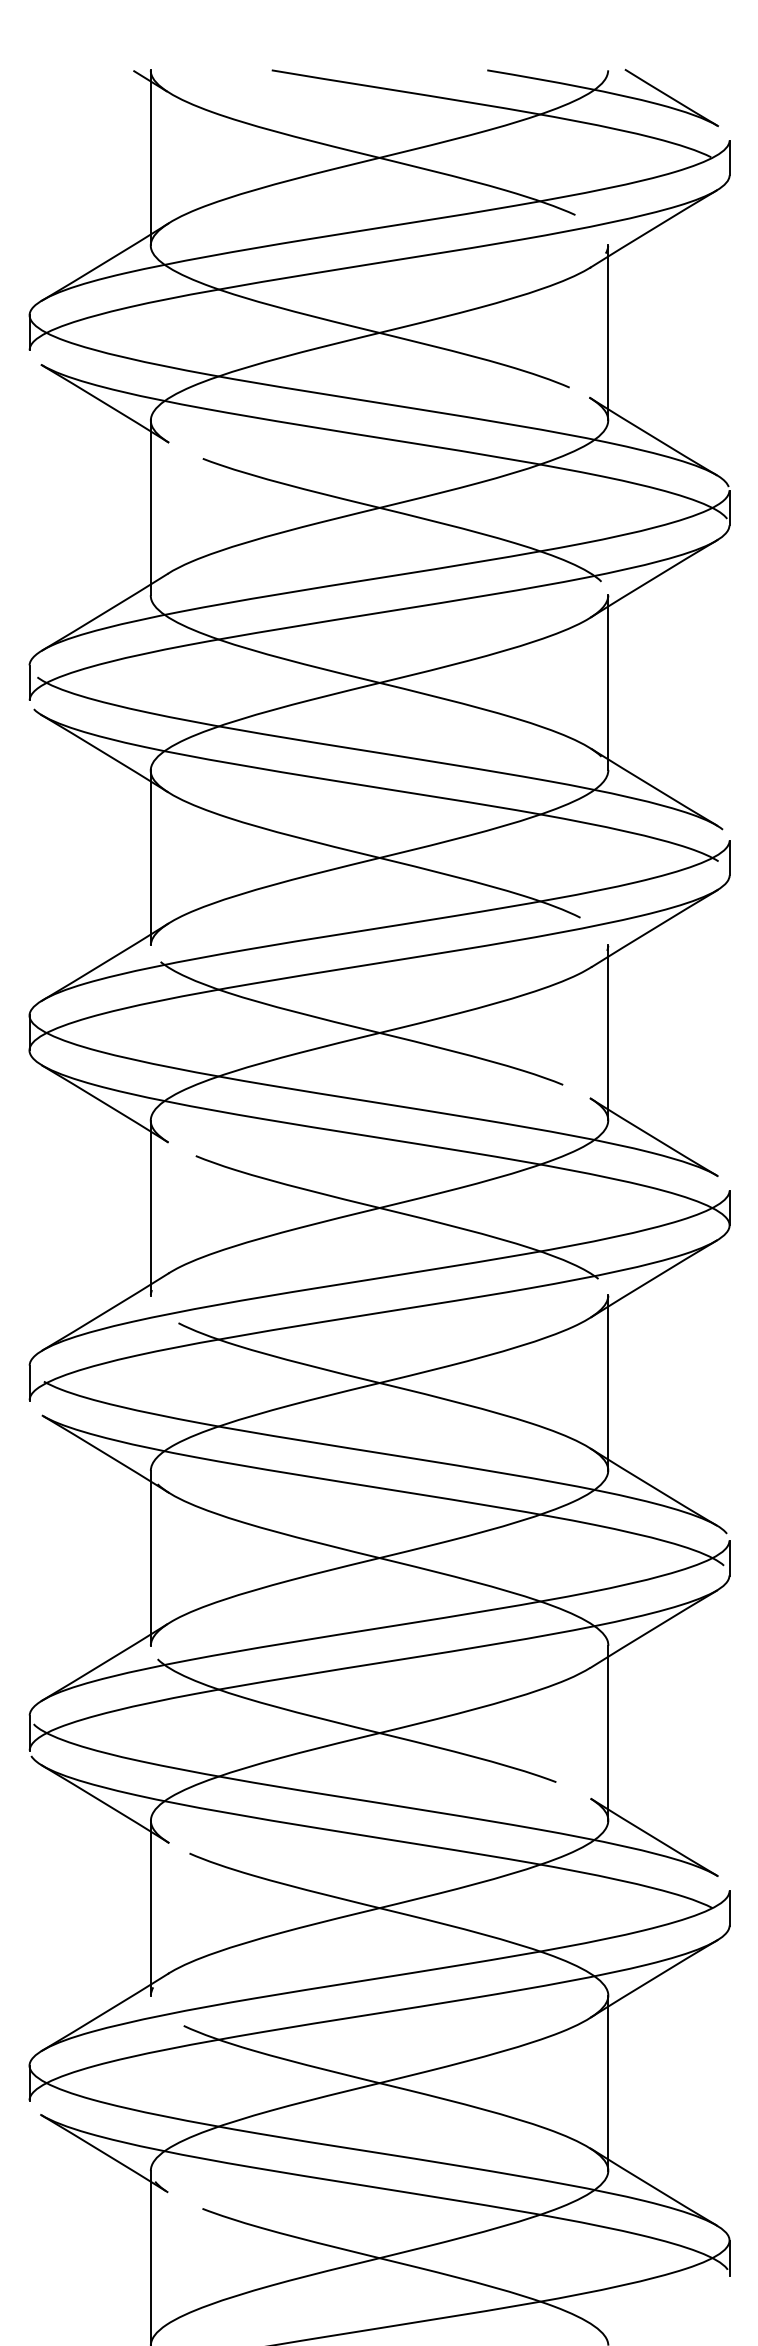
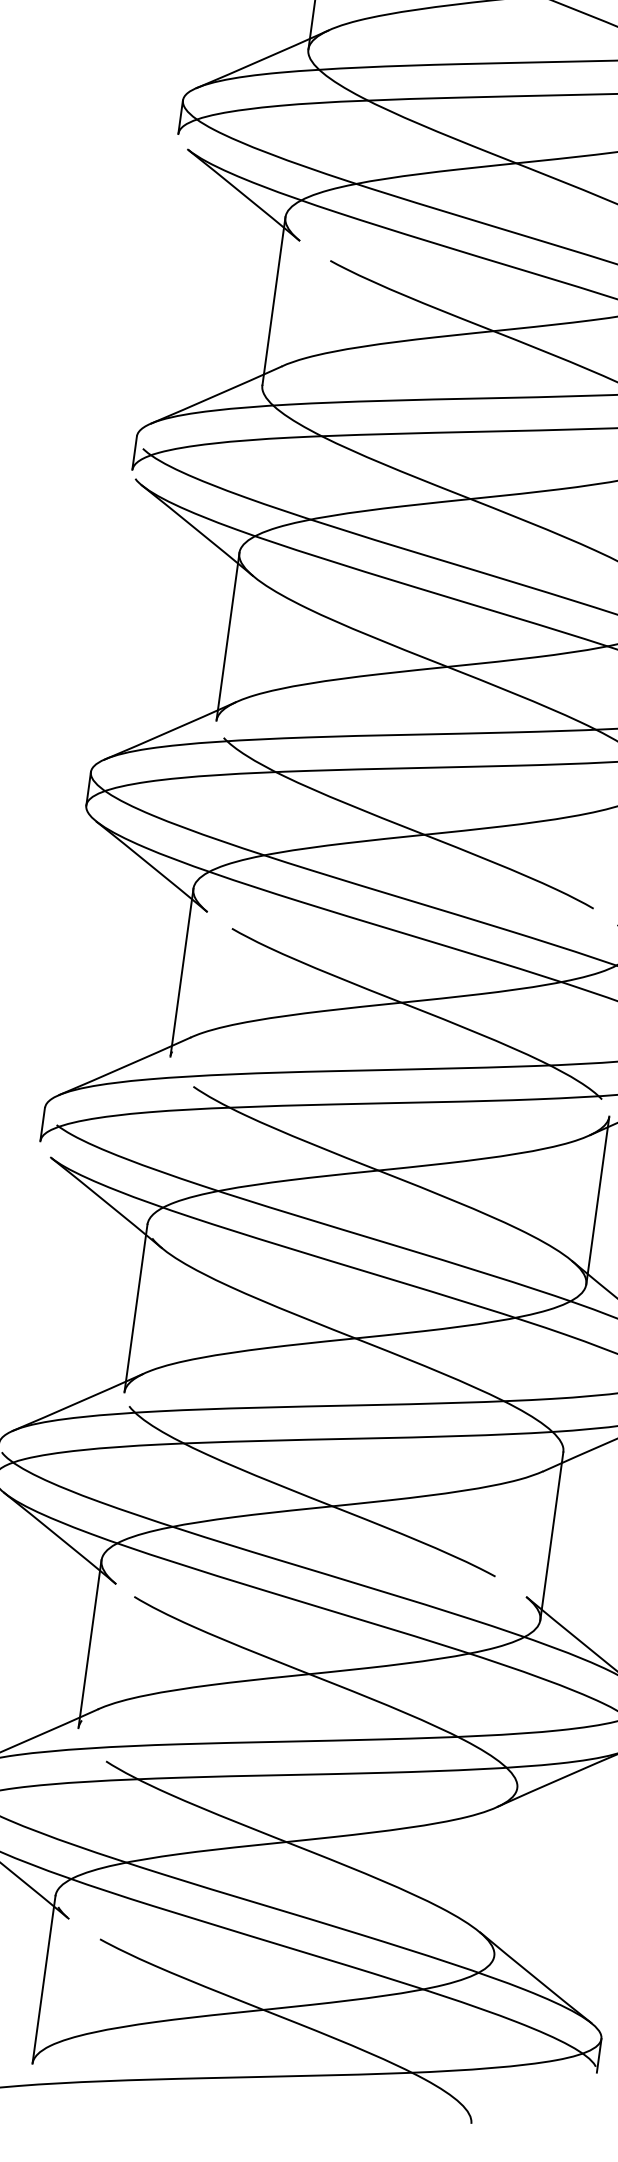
line: (608, 2082) -> (506, 1871), removed

